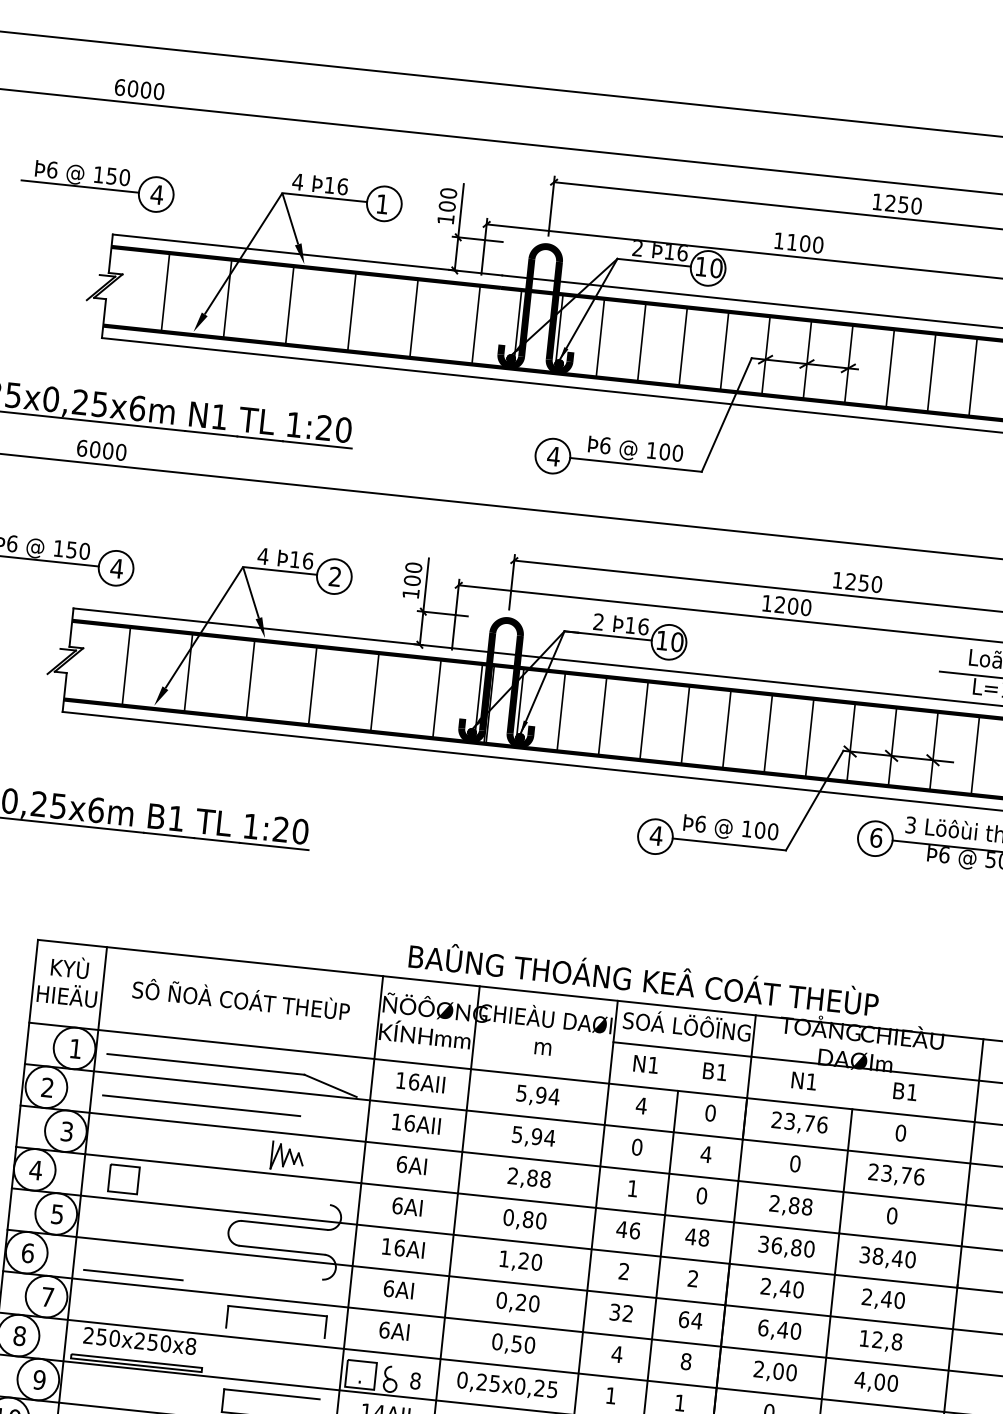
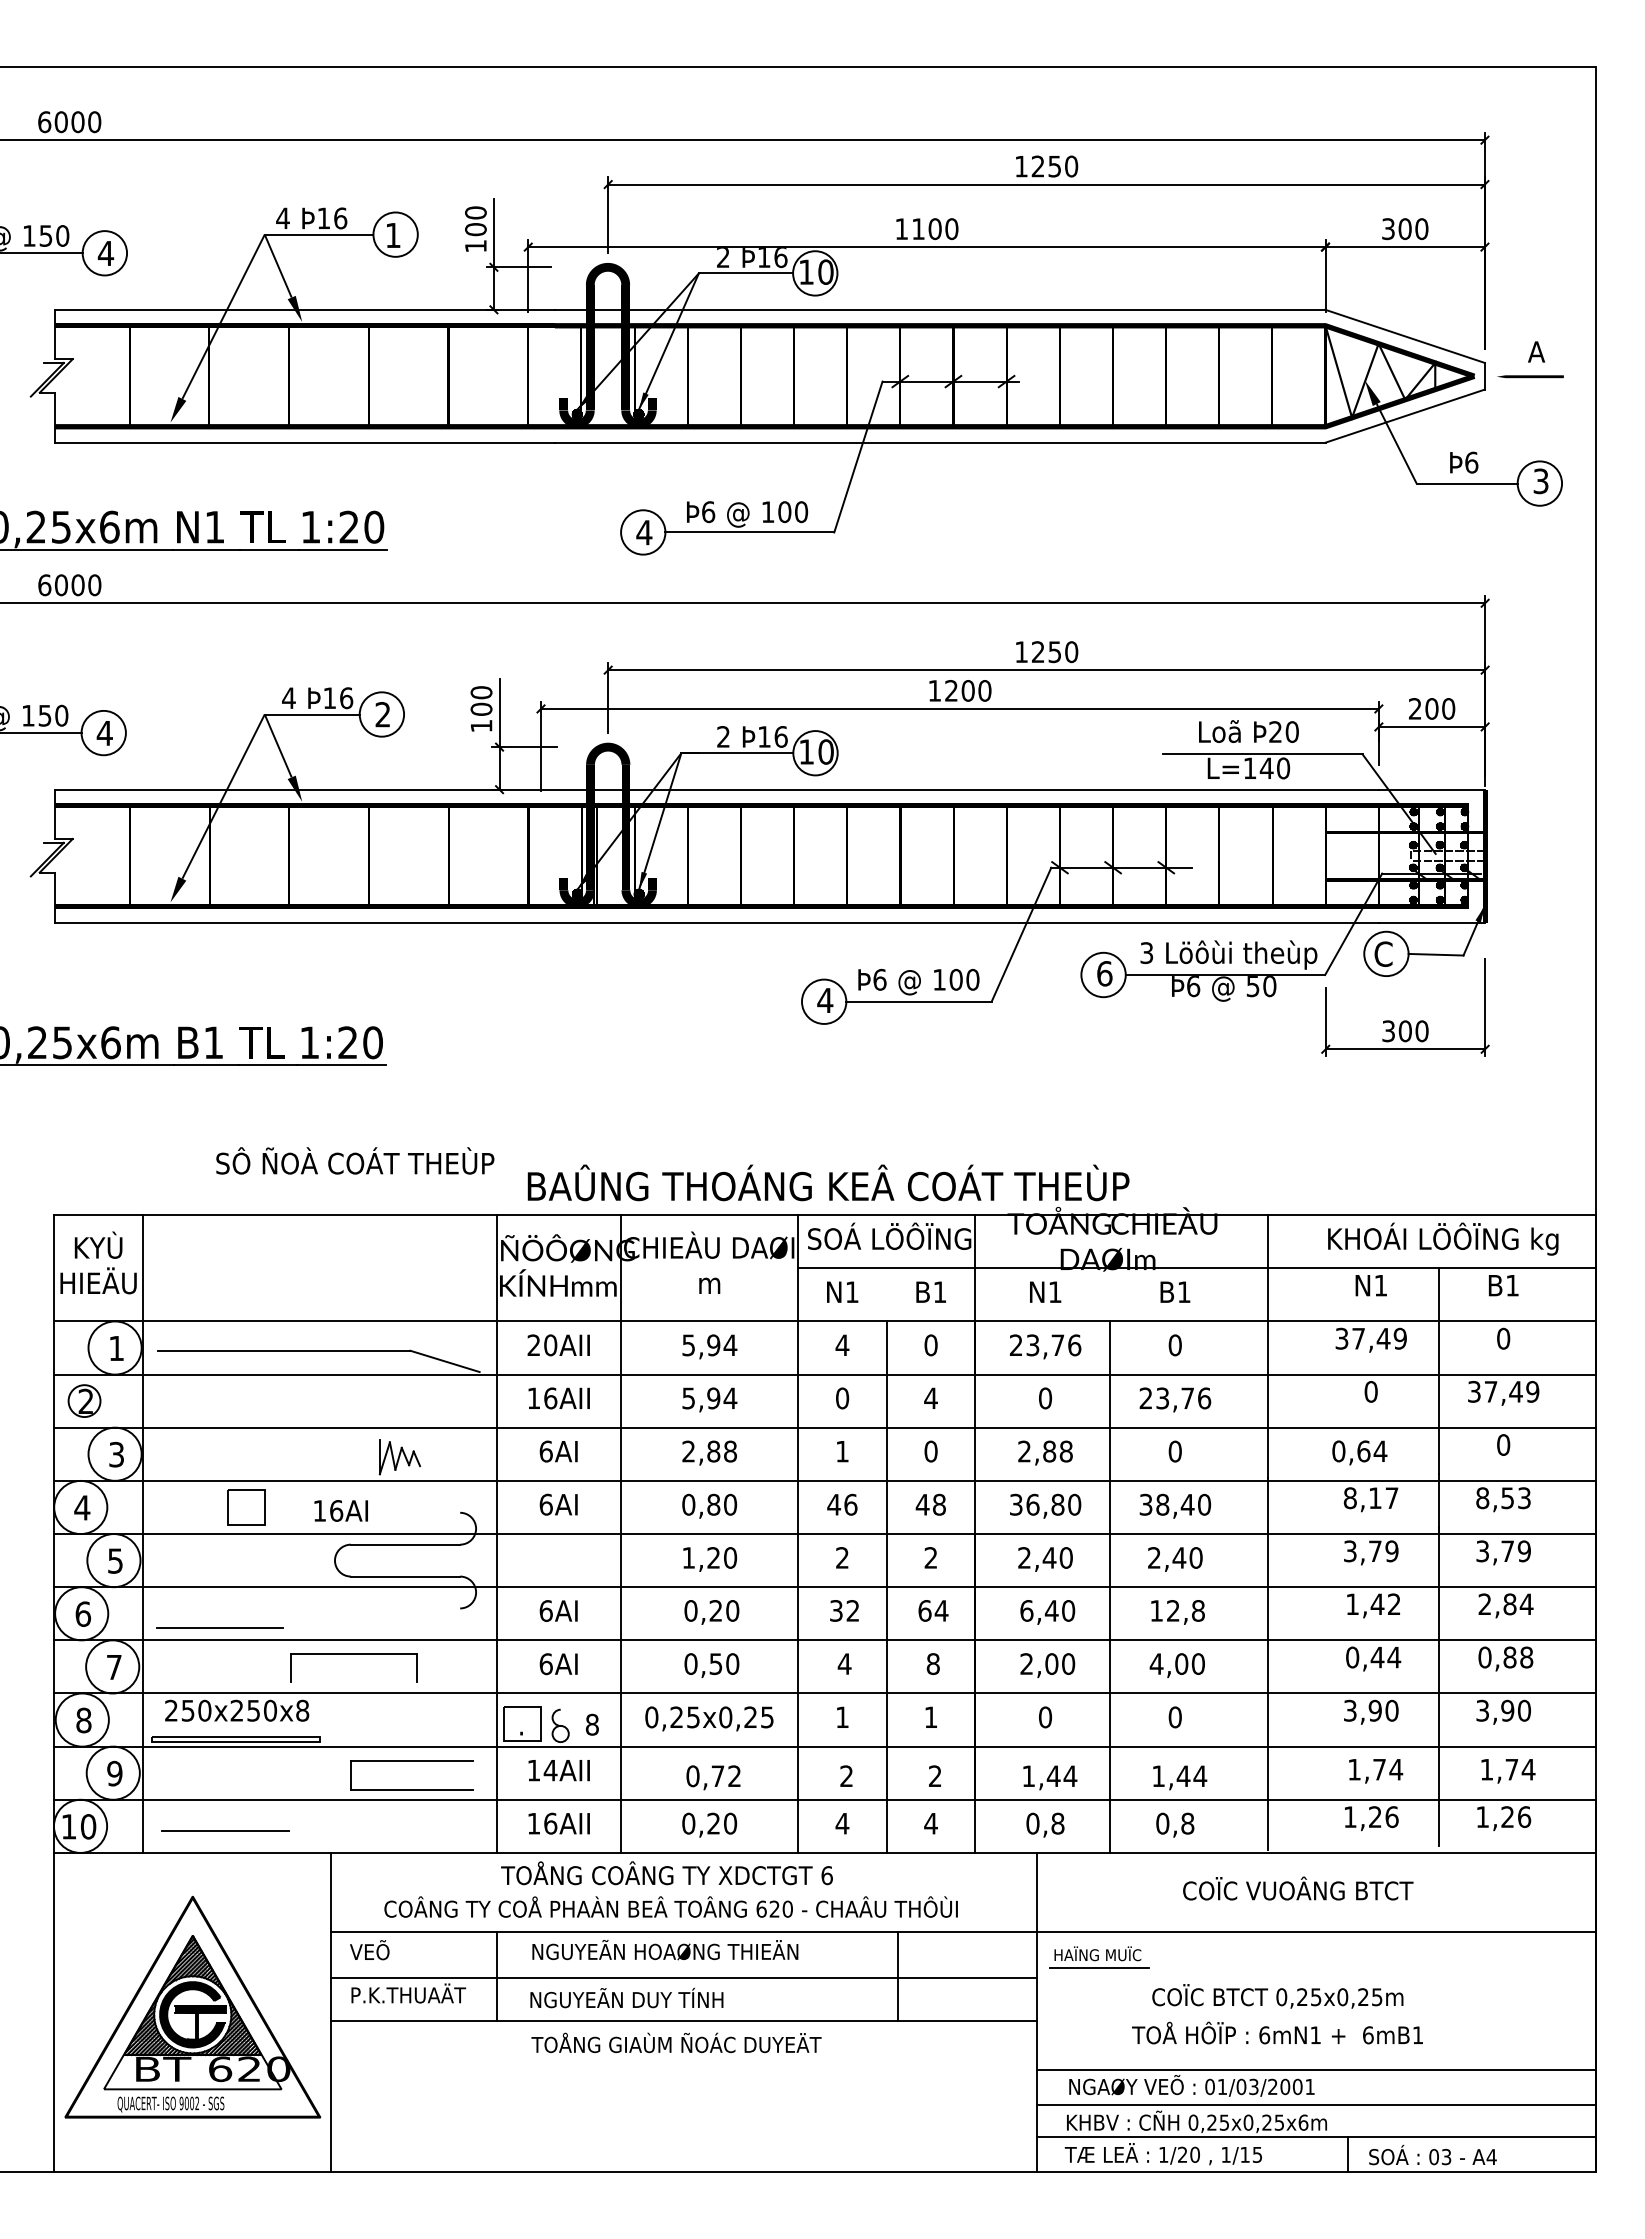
text: (241, 998) -> (355, 1160), moved
text: (407, 1081) -> (542, 1345), 16AII -> 20AII
circle: (46, 1086) -> (84, 1400), size x0.6
line: (201, 1105) -> (283, 1403), removed
part: (124, 1179) -> (246, 1507), moved
text: (402, 1247) -> (340, 1510), moved
part: (277, 1311) -> (353, 1654), moved

